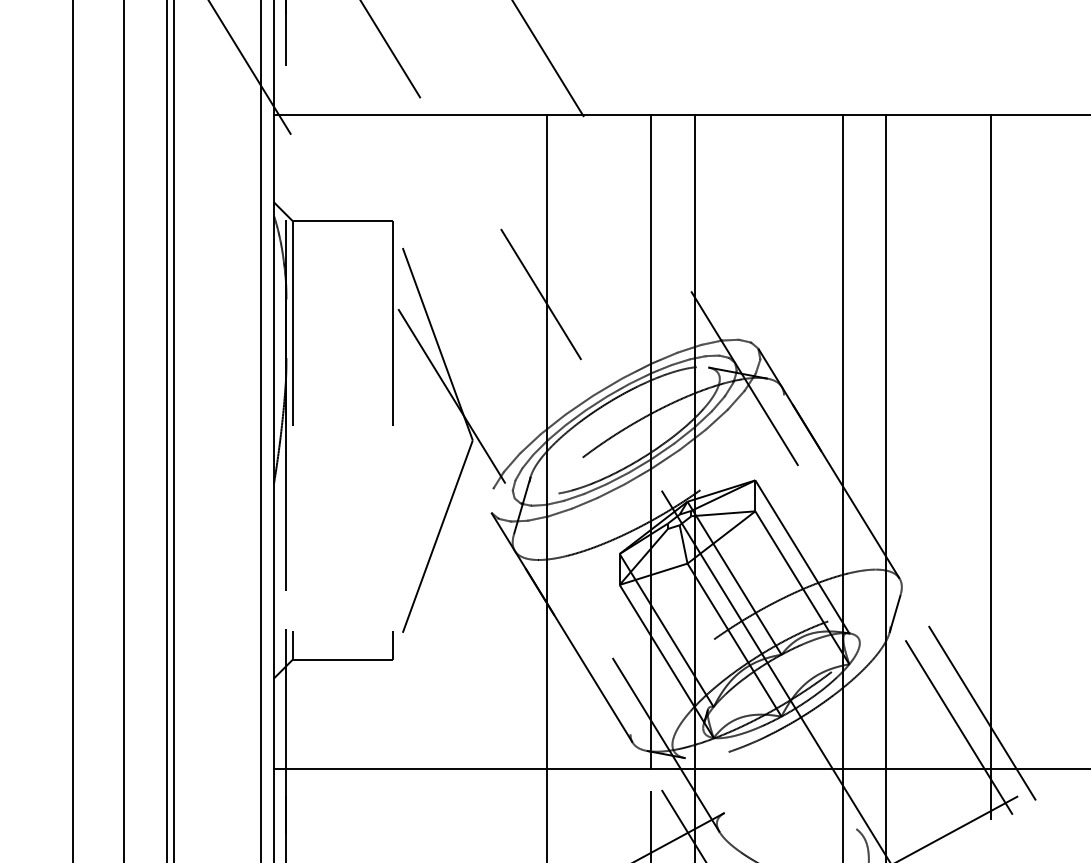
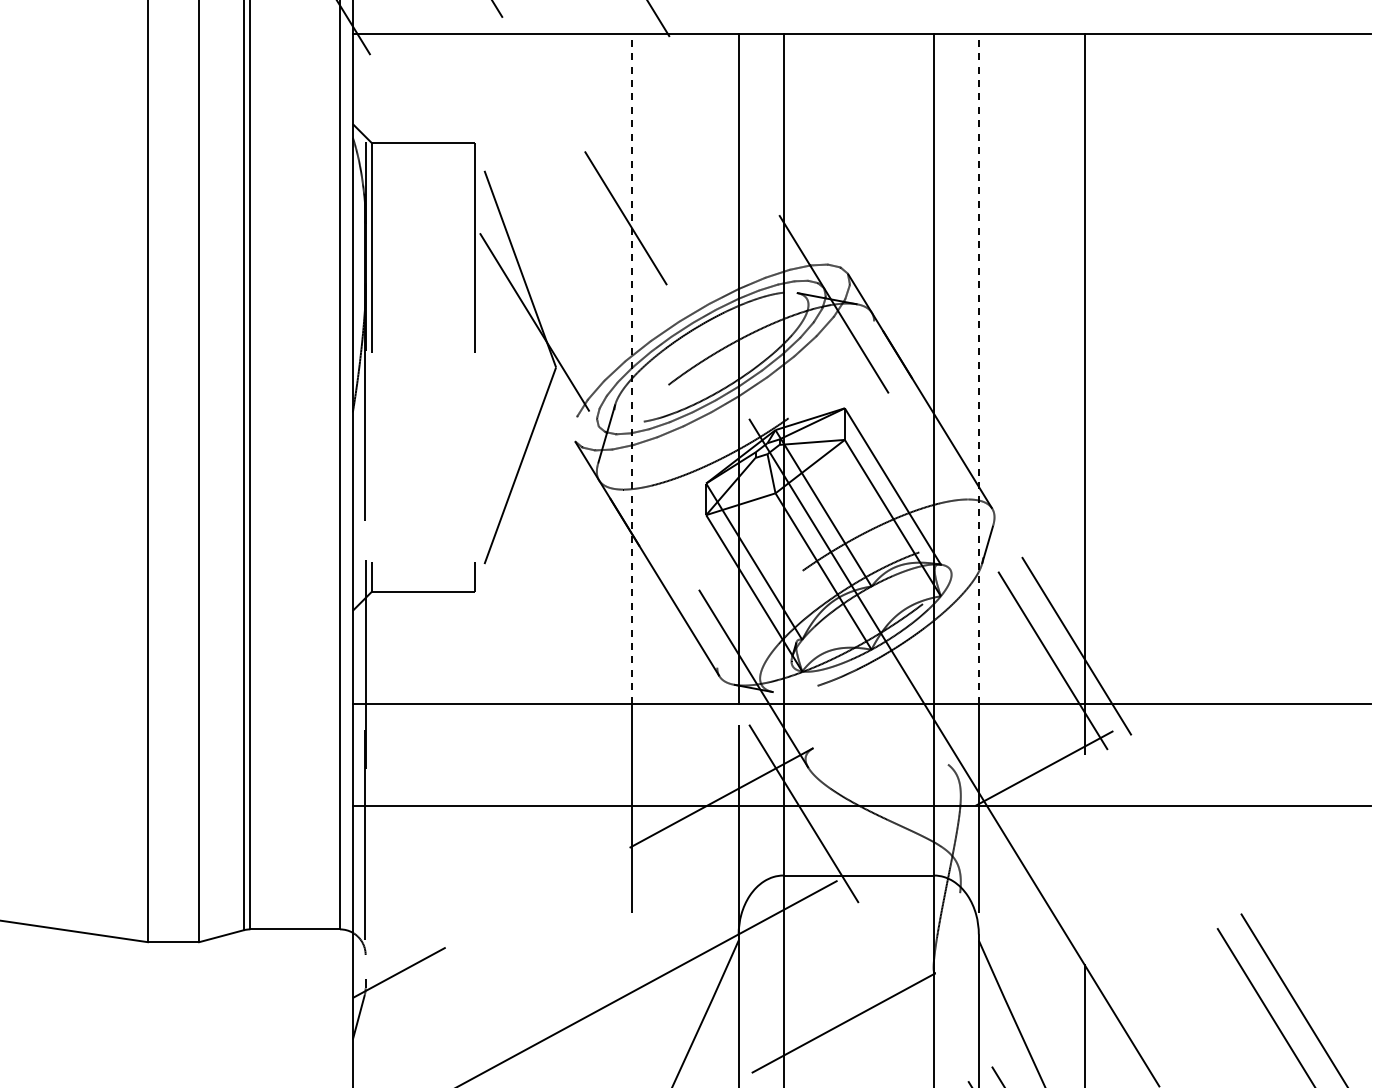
line: (547, 442) -> (632, 369), solid -> dashed
line: (886, 442) -> (978, 369), solid -> dashed

